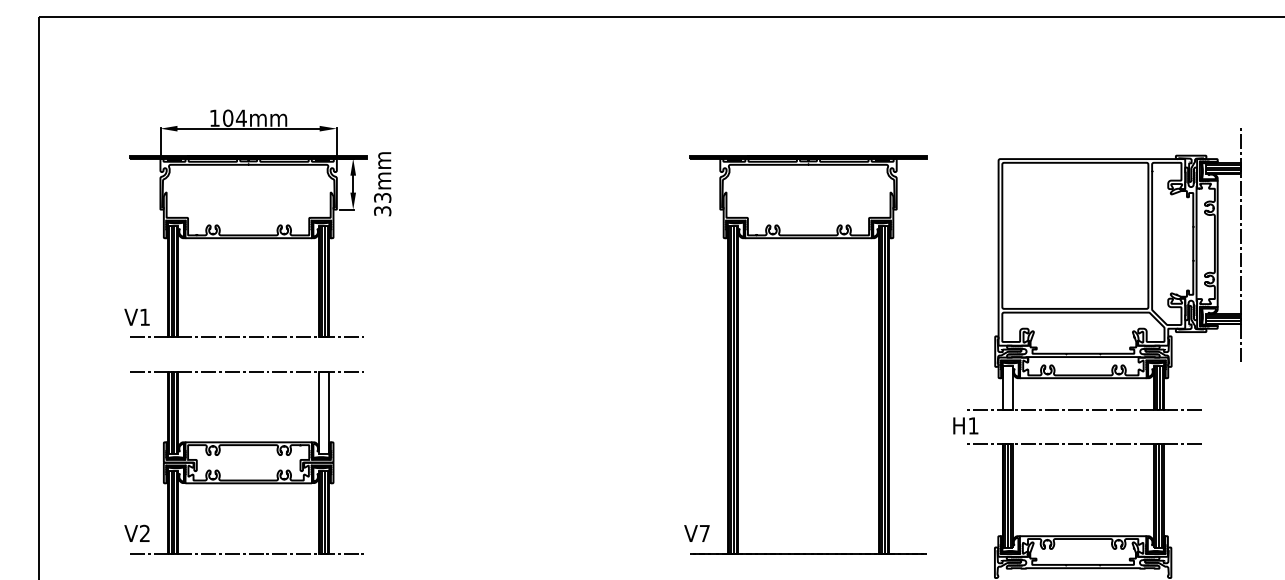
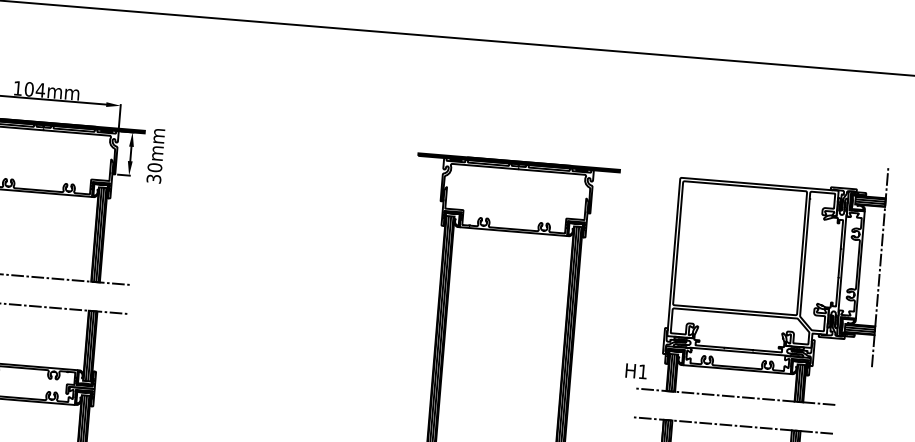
text: (382, 197) -> (154, 167), 33mm -> 30mm
hatch: (1007, 388) -> (671, 373), added
hatch: (323, 412) -> (89, 345), added
text: (965, 425) -> (636, 370), moved

